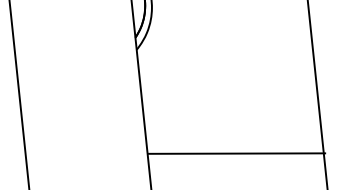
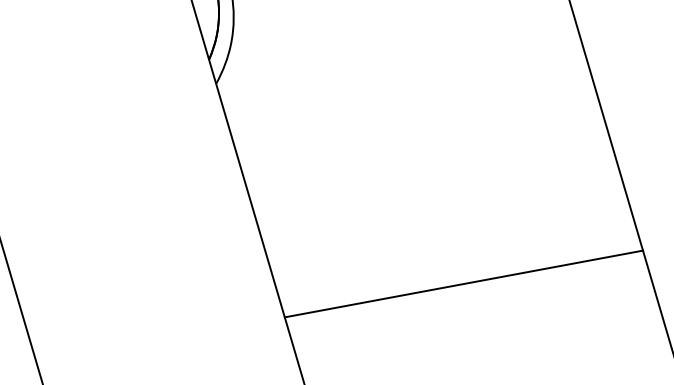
line: (236, 153) -> (462, 284), moved

